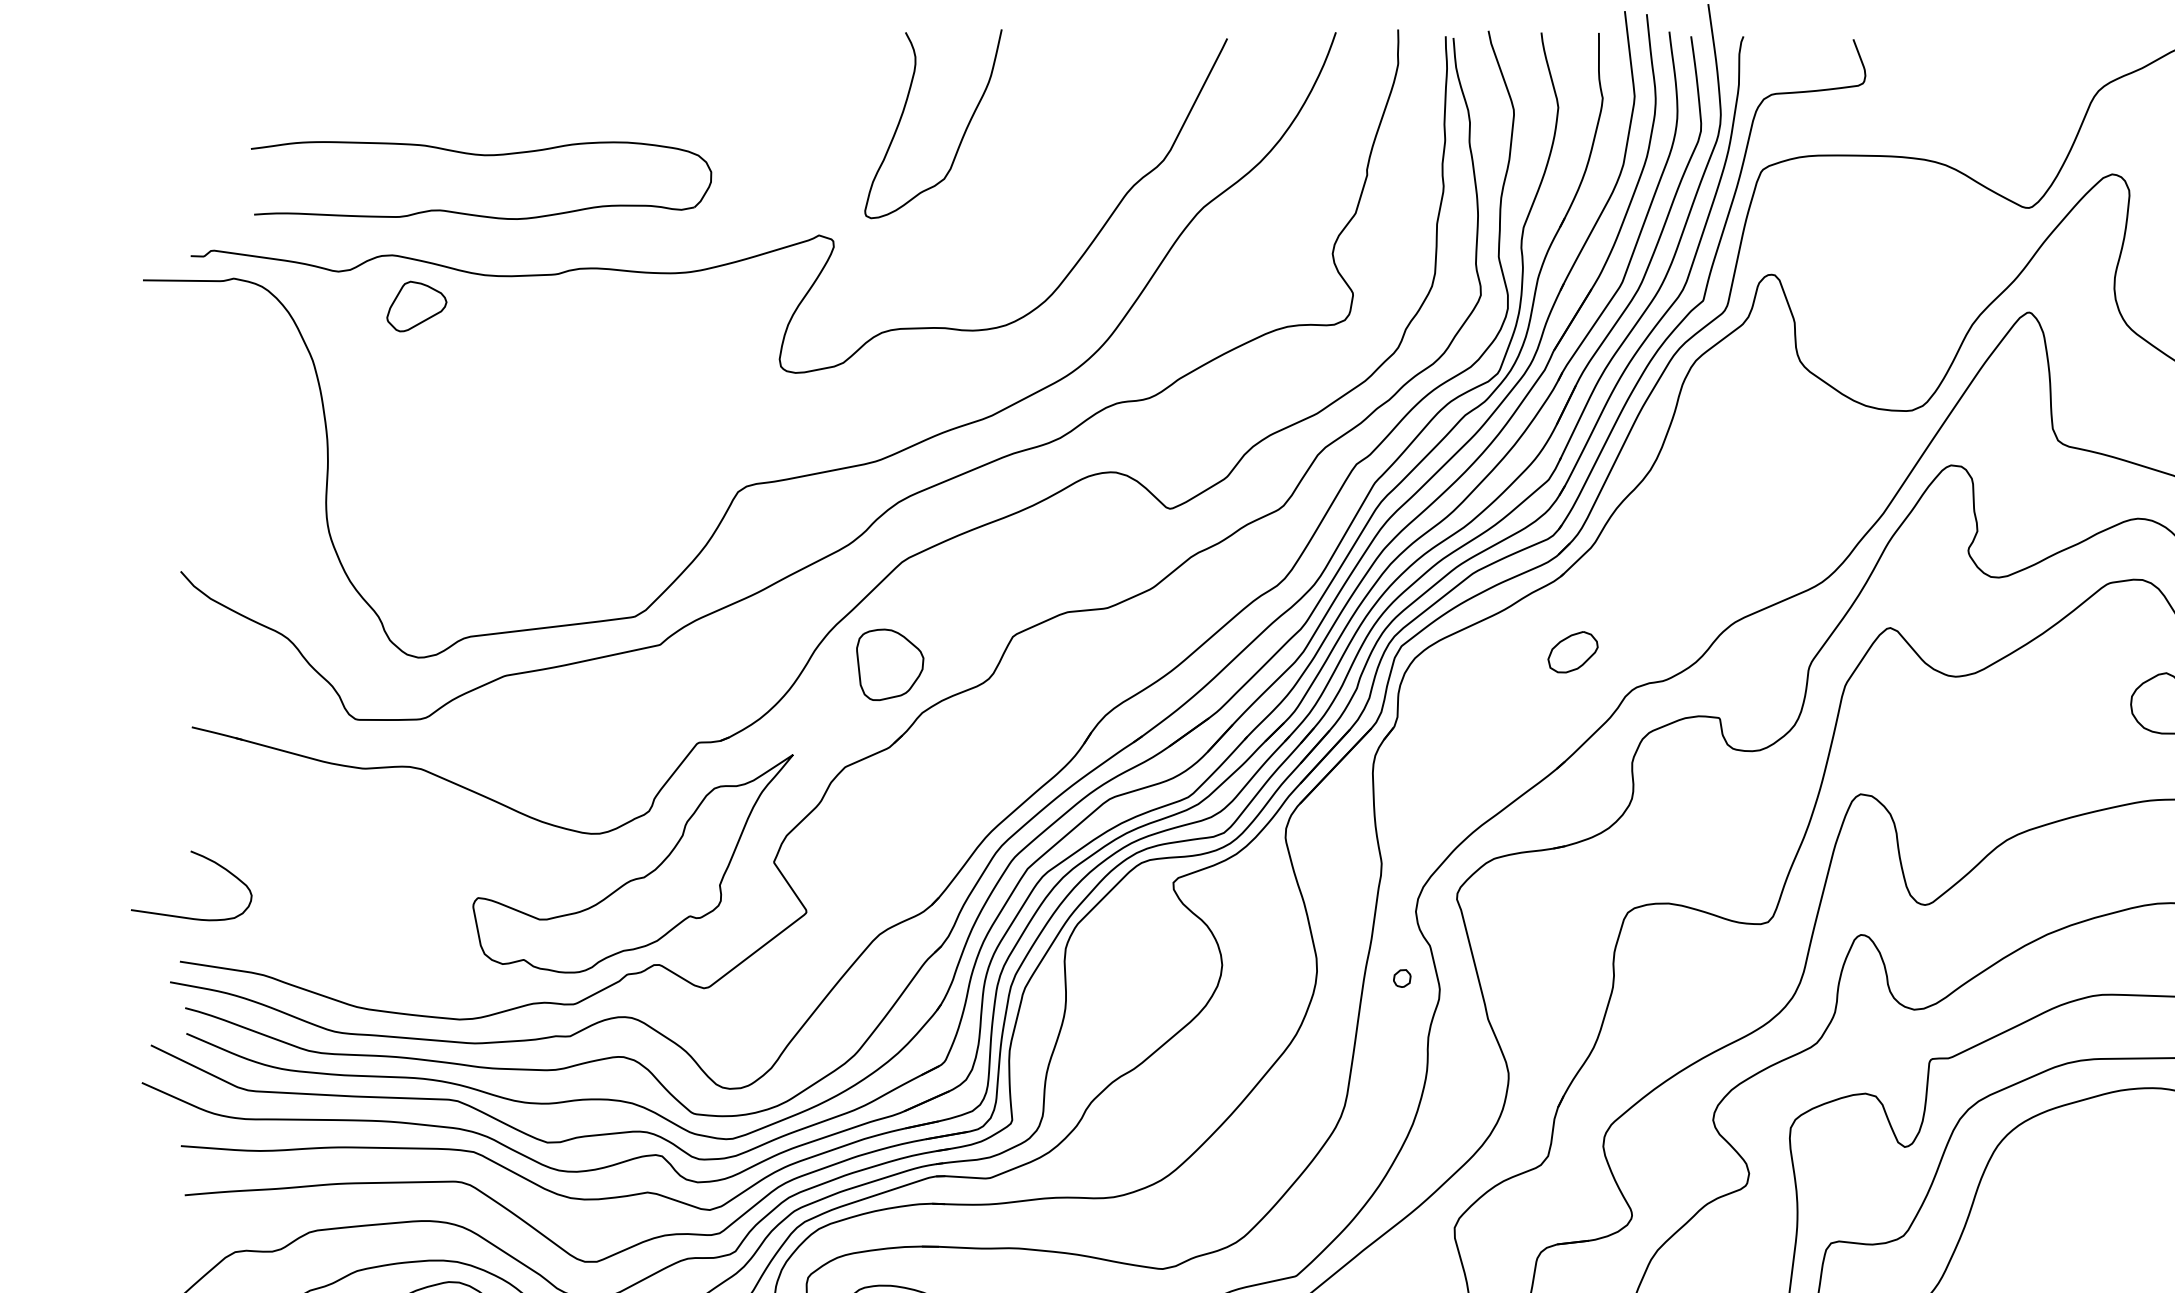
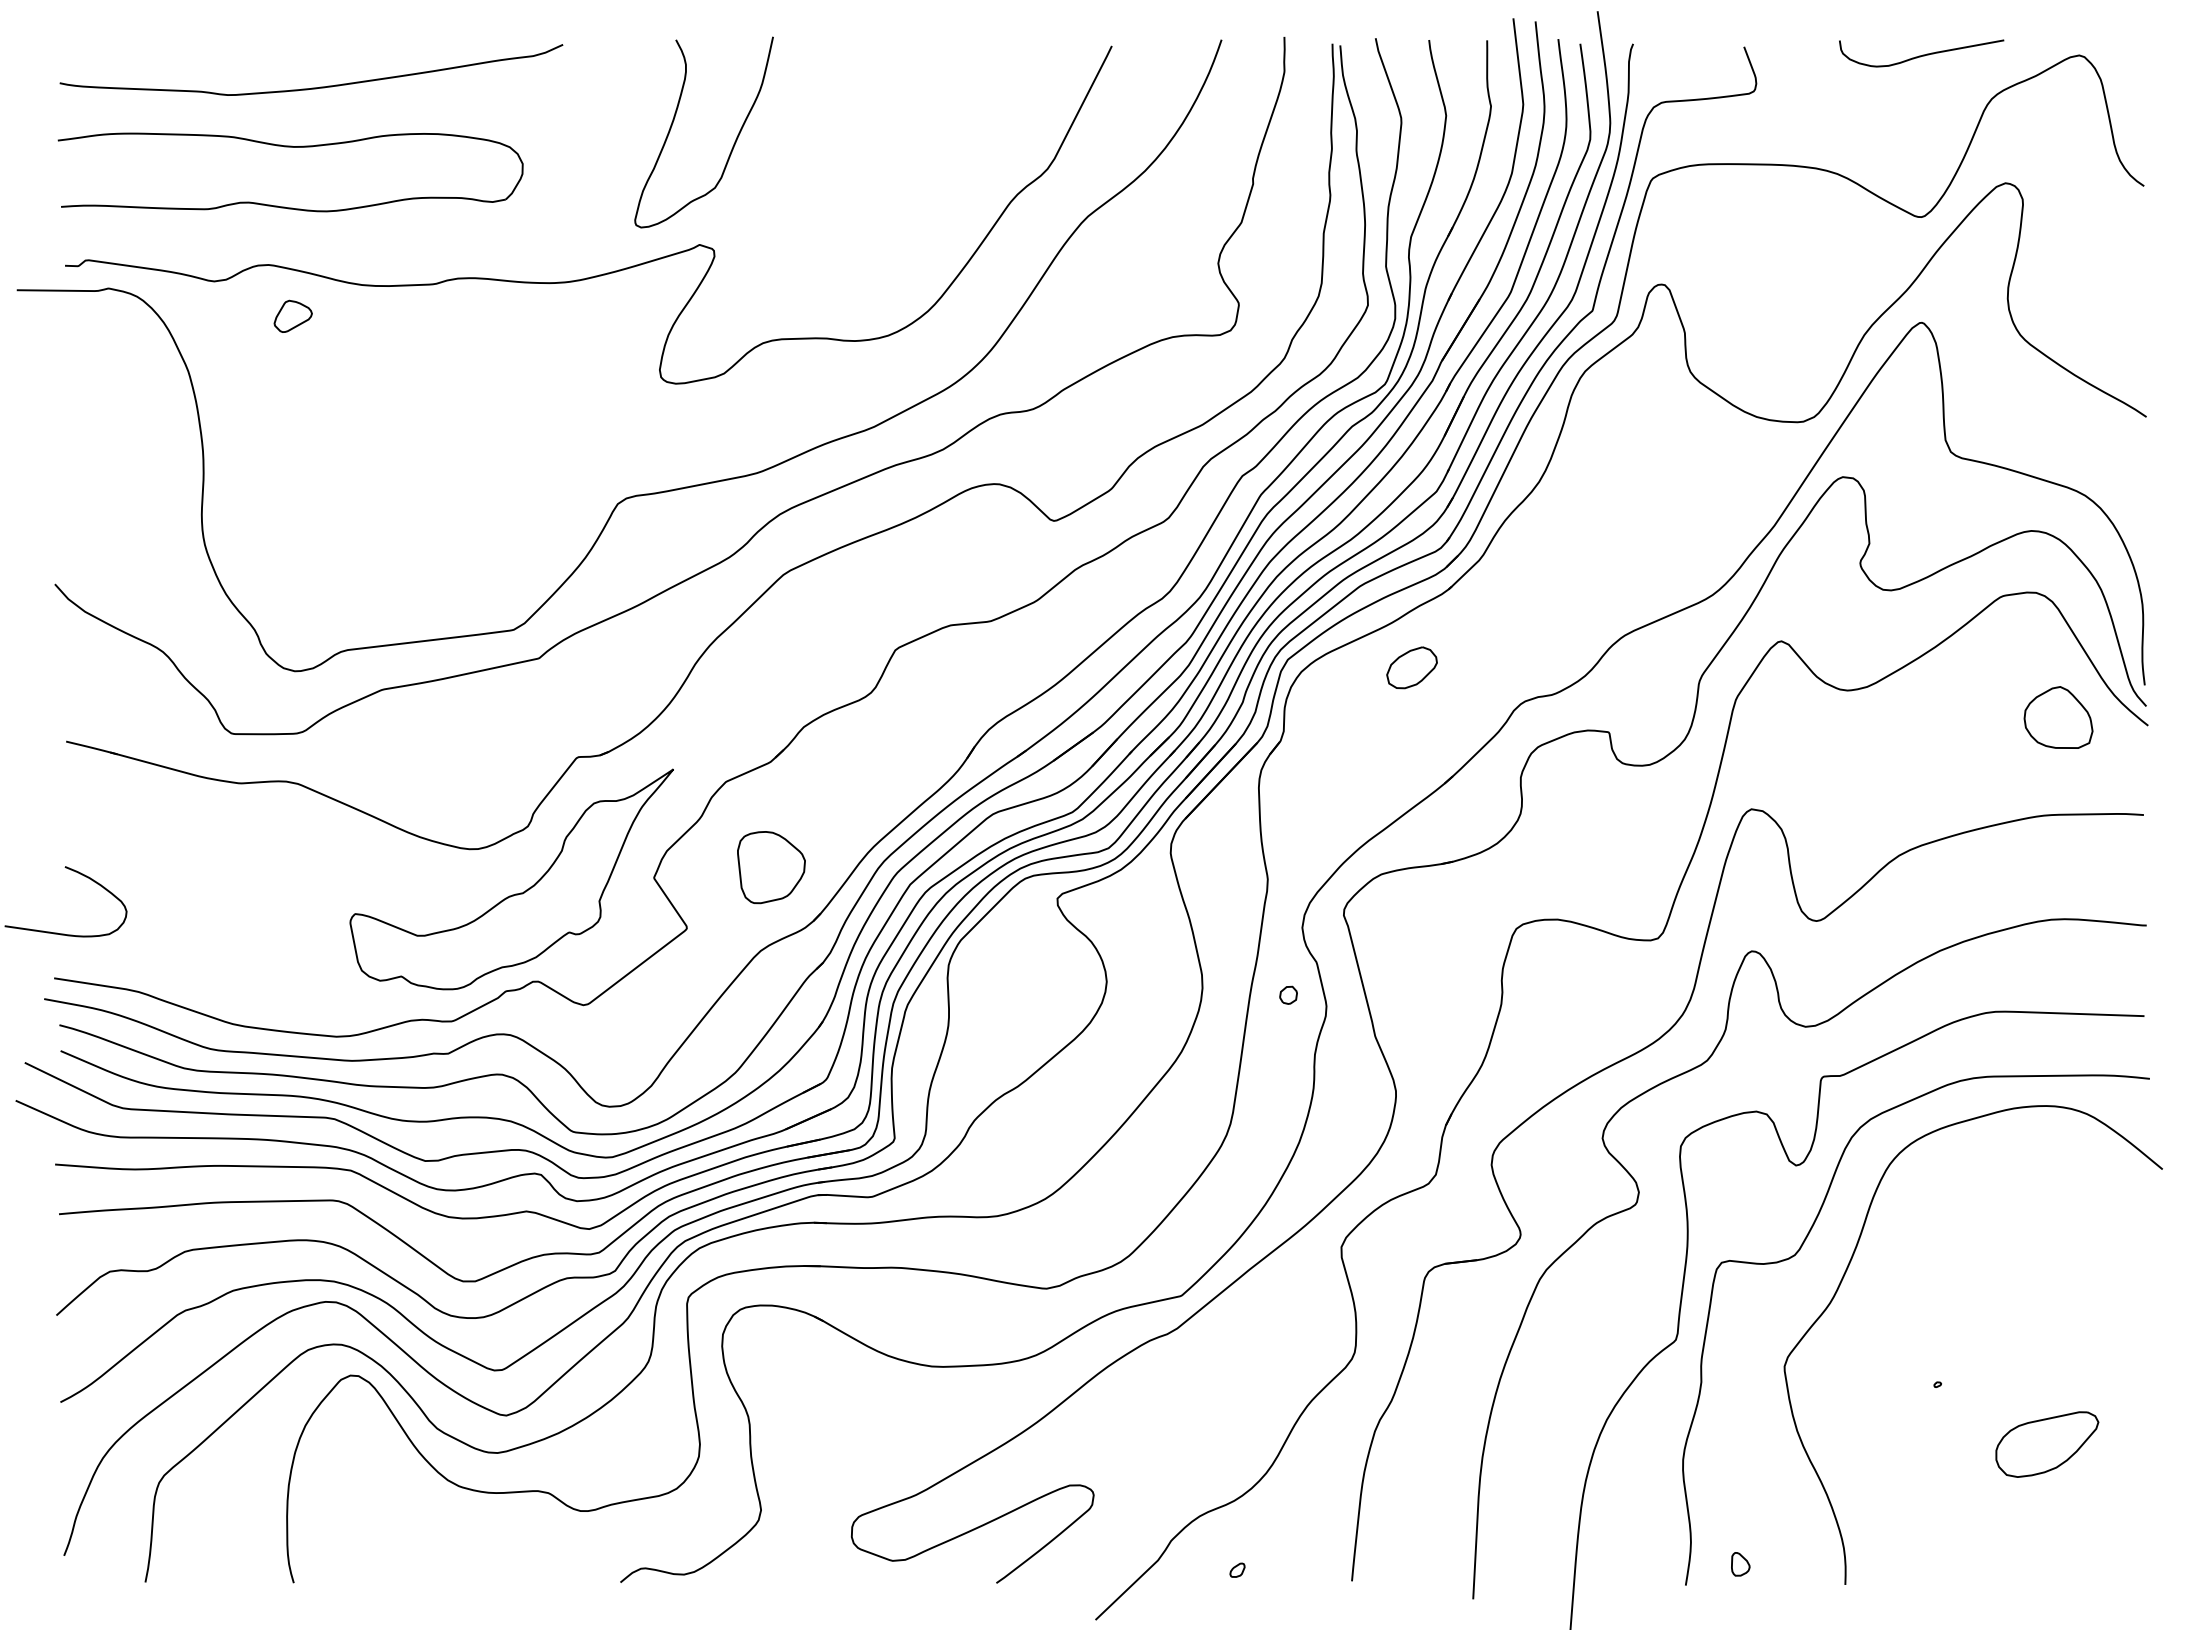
curve: (2029, 46) -> (1922, 54), added
curve: (434, 79) -> (311, 87), added
curve: (903, 115) -> (673, 123), moved
part: (481, 155) -> (290, 147), moved
part: (415, 305) -> (292, 315), size x0.62
part: (1572, 651) -> (1411, 667), moved
part: (890, 664) -> (771, 867), moved

